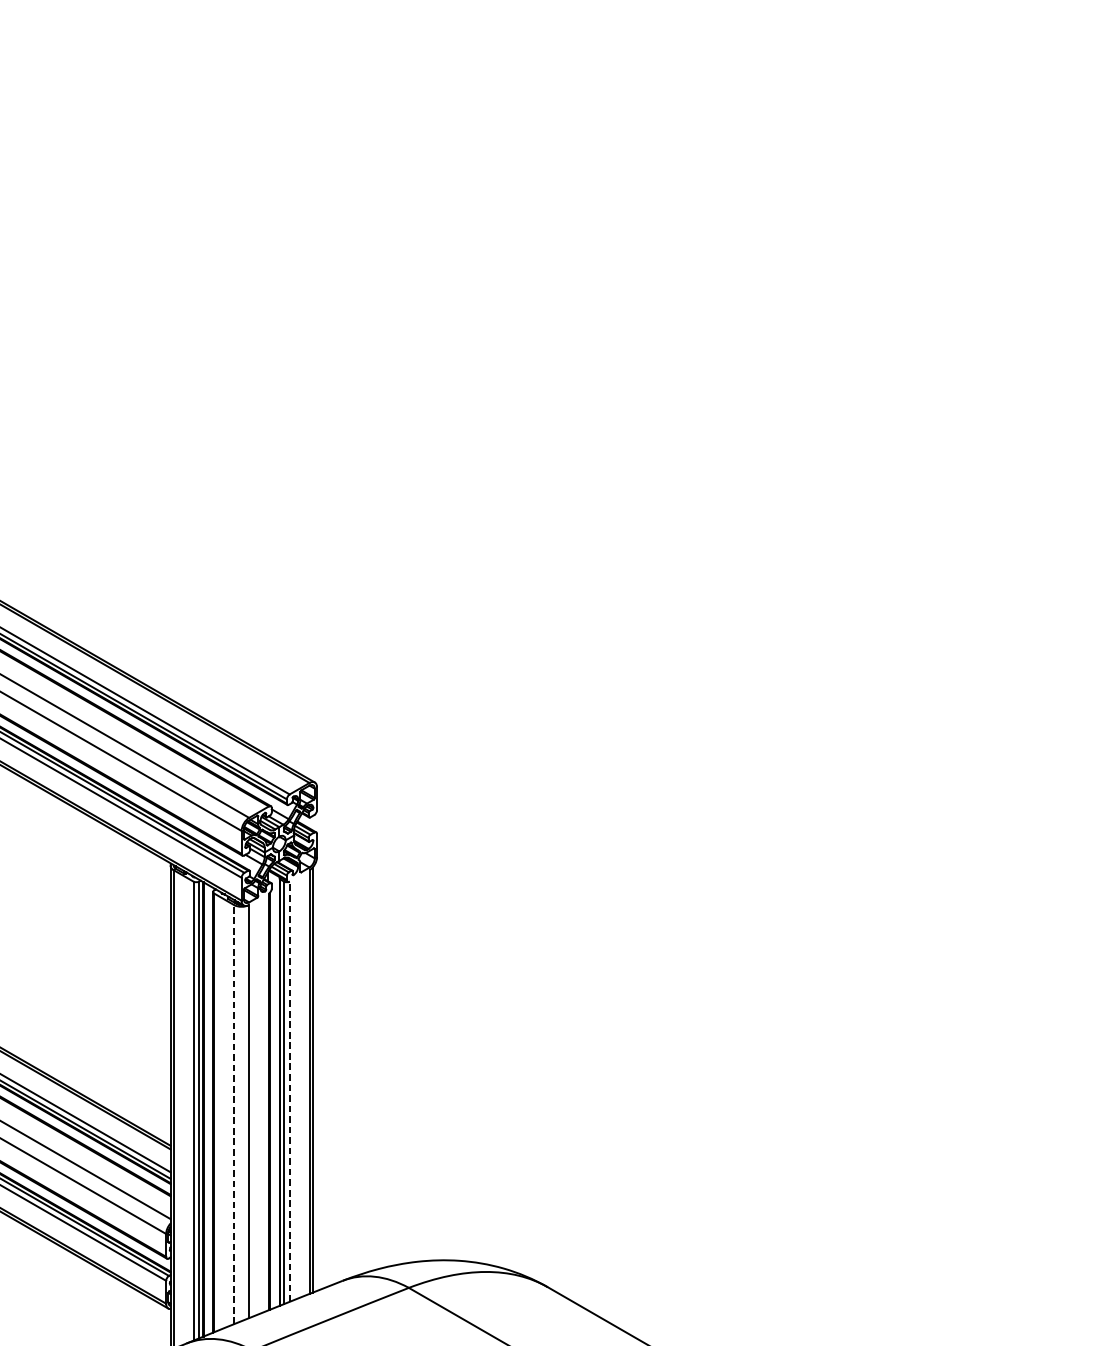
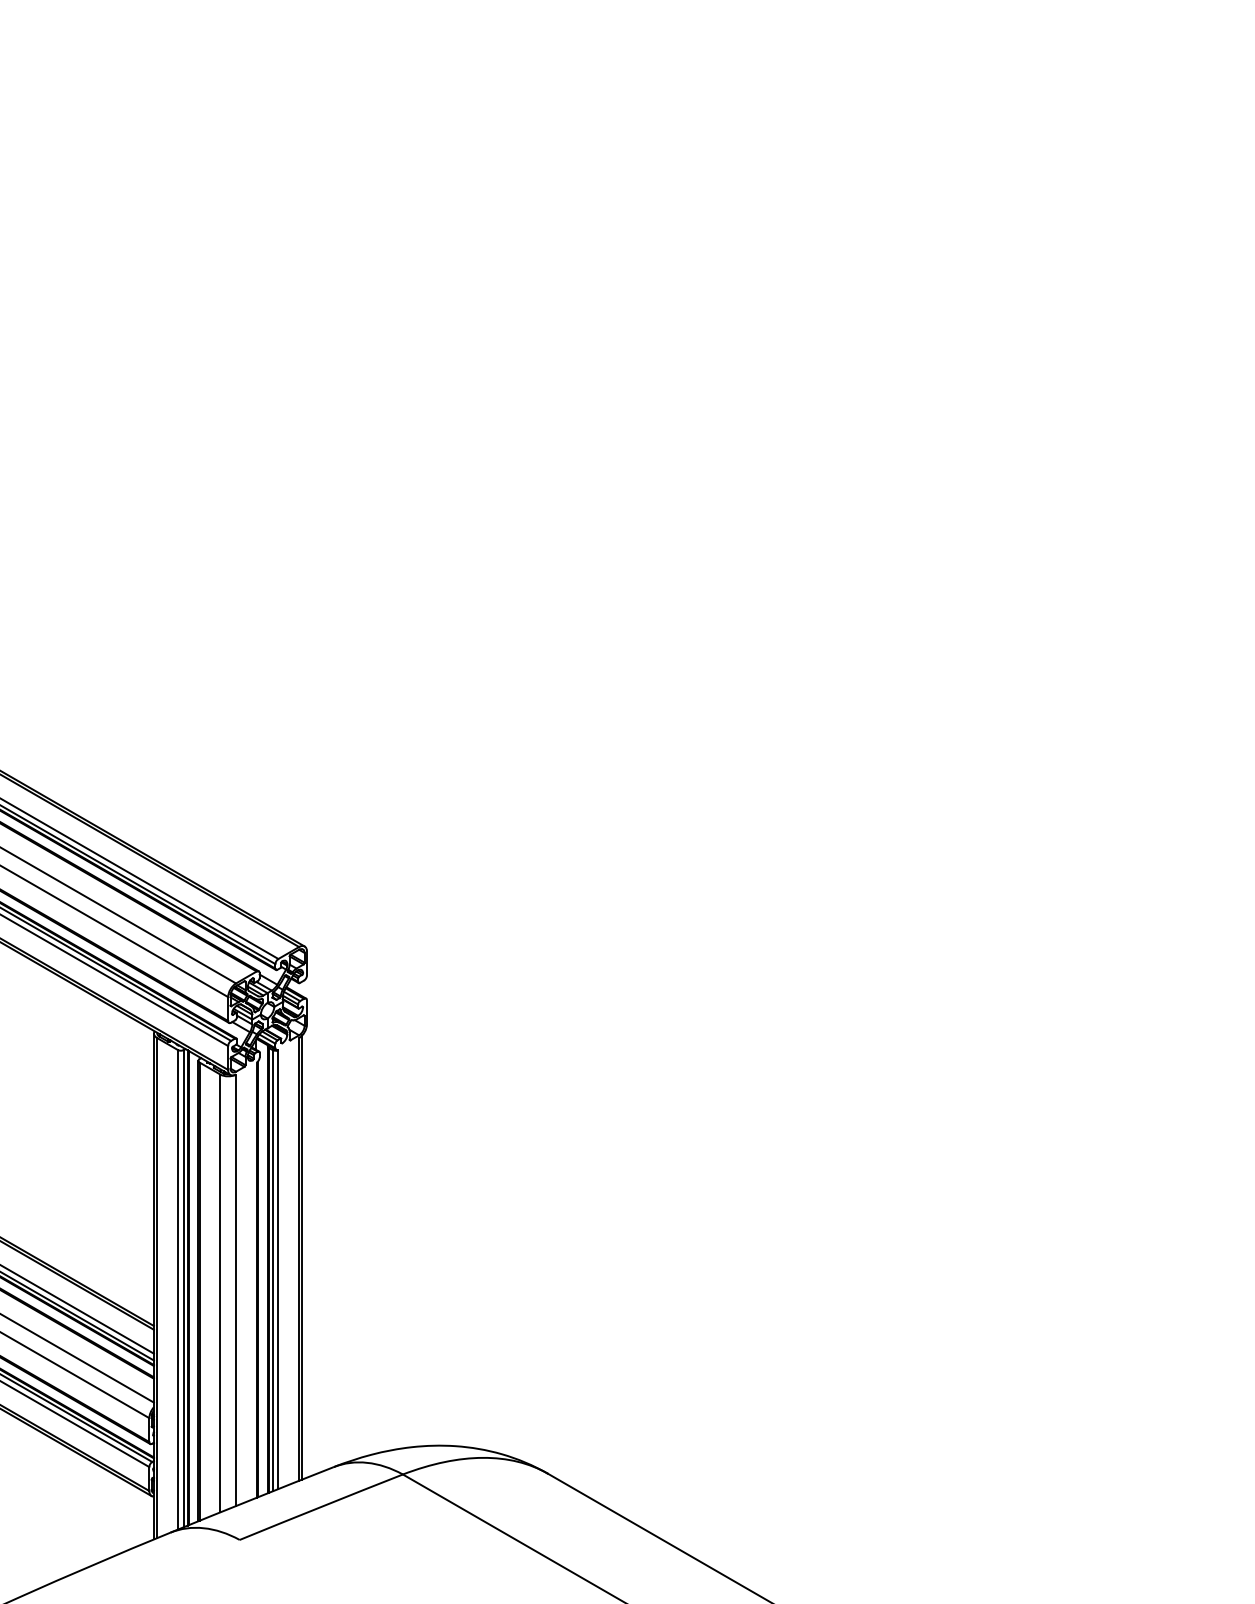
line: (289, 1091) -> (278, 1269), dashed -> solid
line: (234, 1114) -> (220, 1293), dashed -> solid

